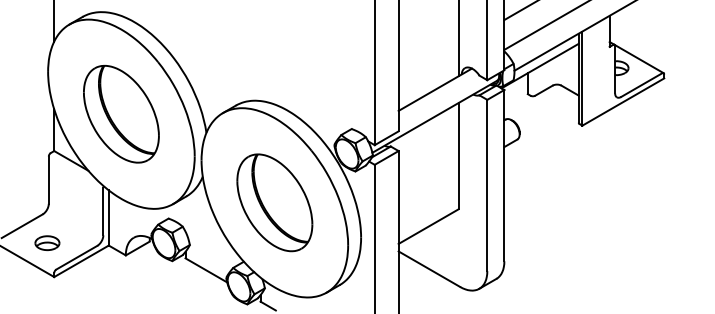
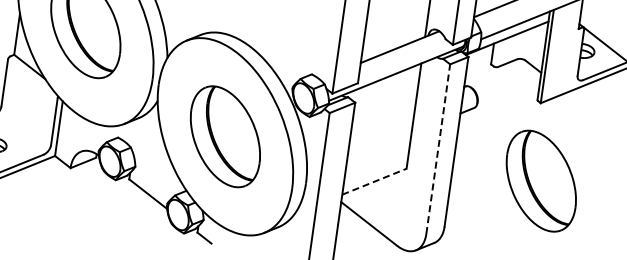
line: (487, 185) -> (438, 149), solid -> dashed
part: (593, 202) -> (541, 180), added
line: (428, 226) -> (374, 181), solid -> dashed

